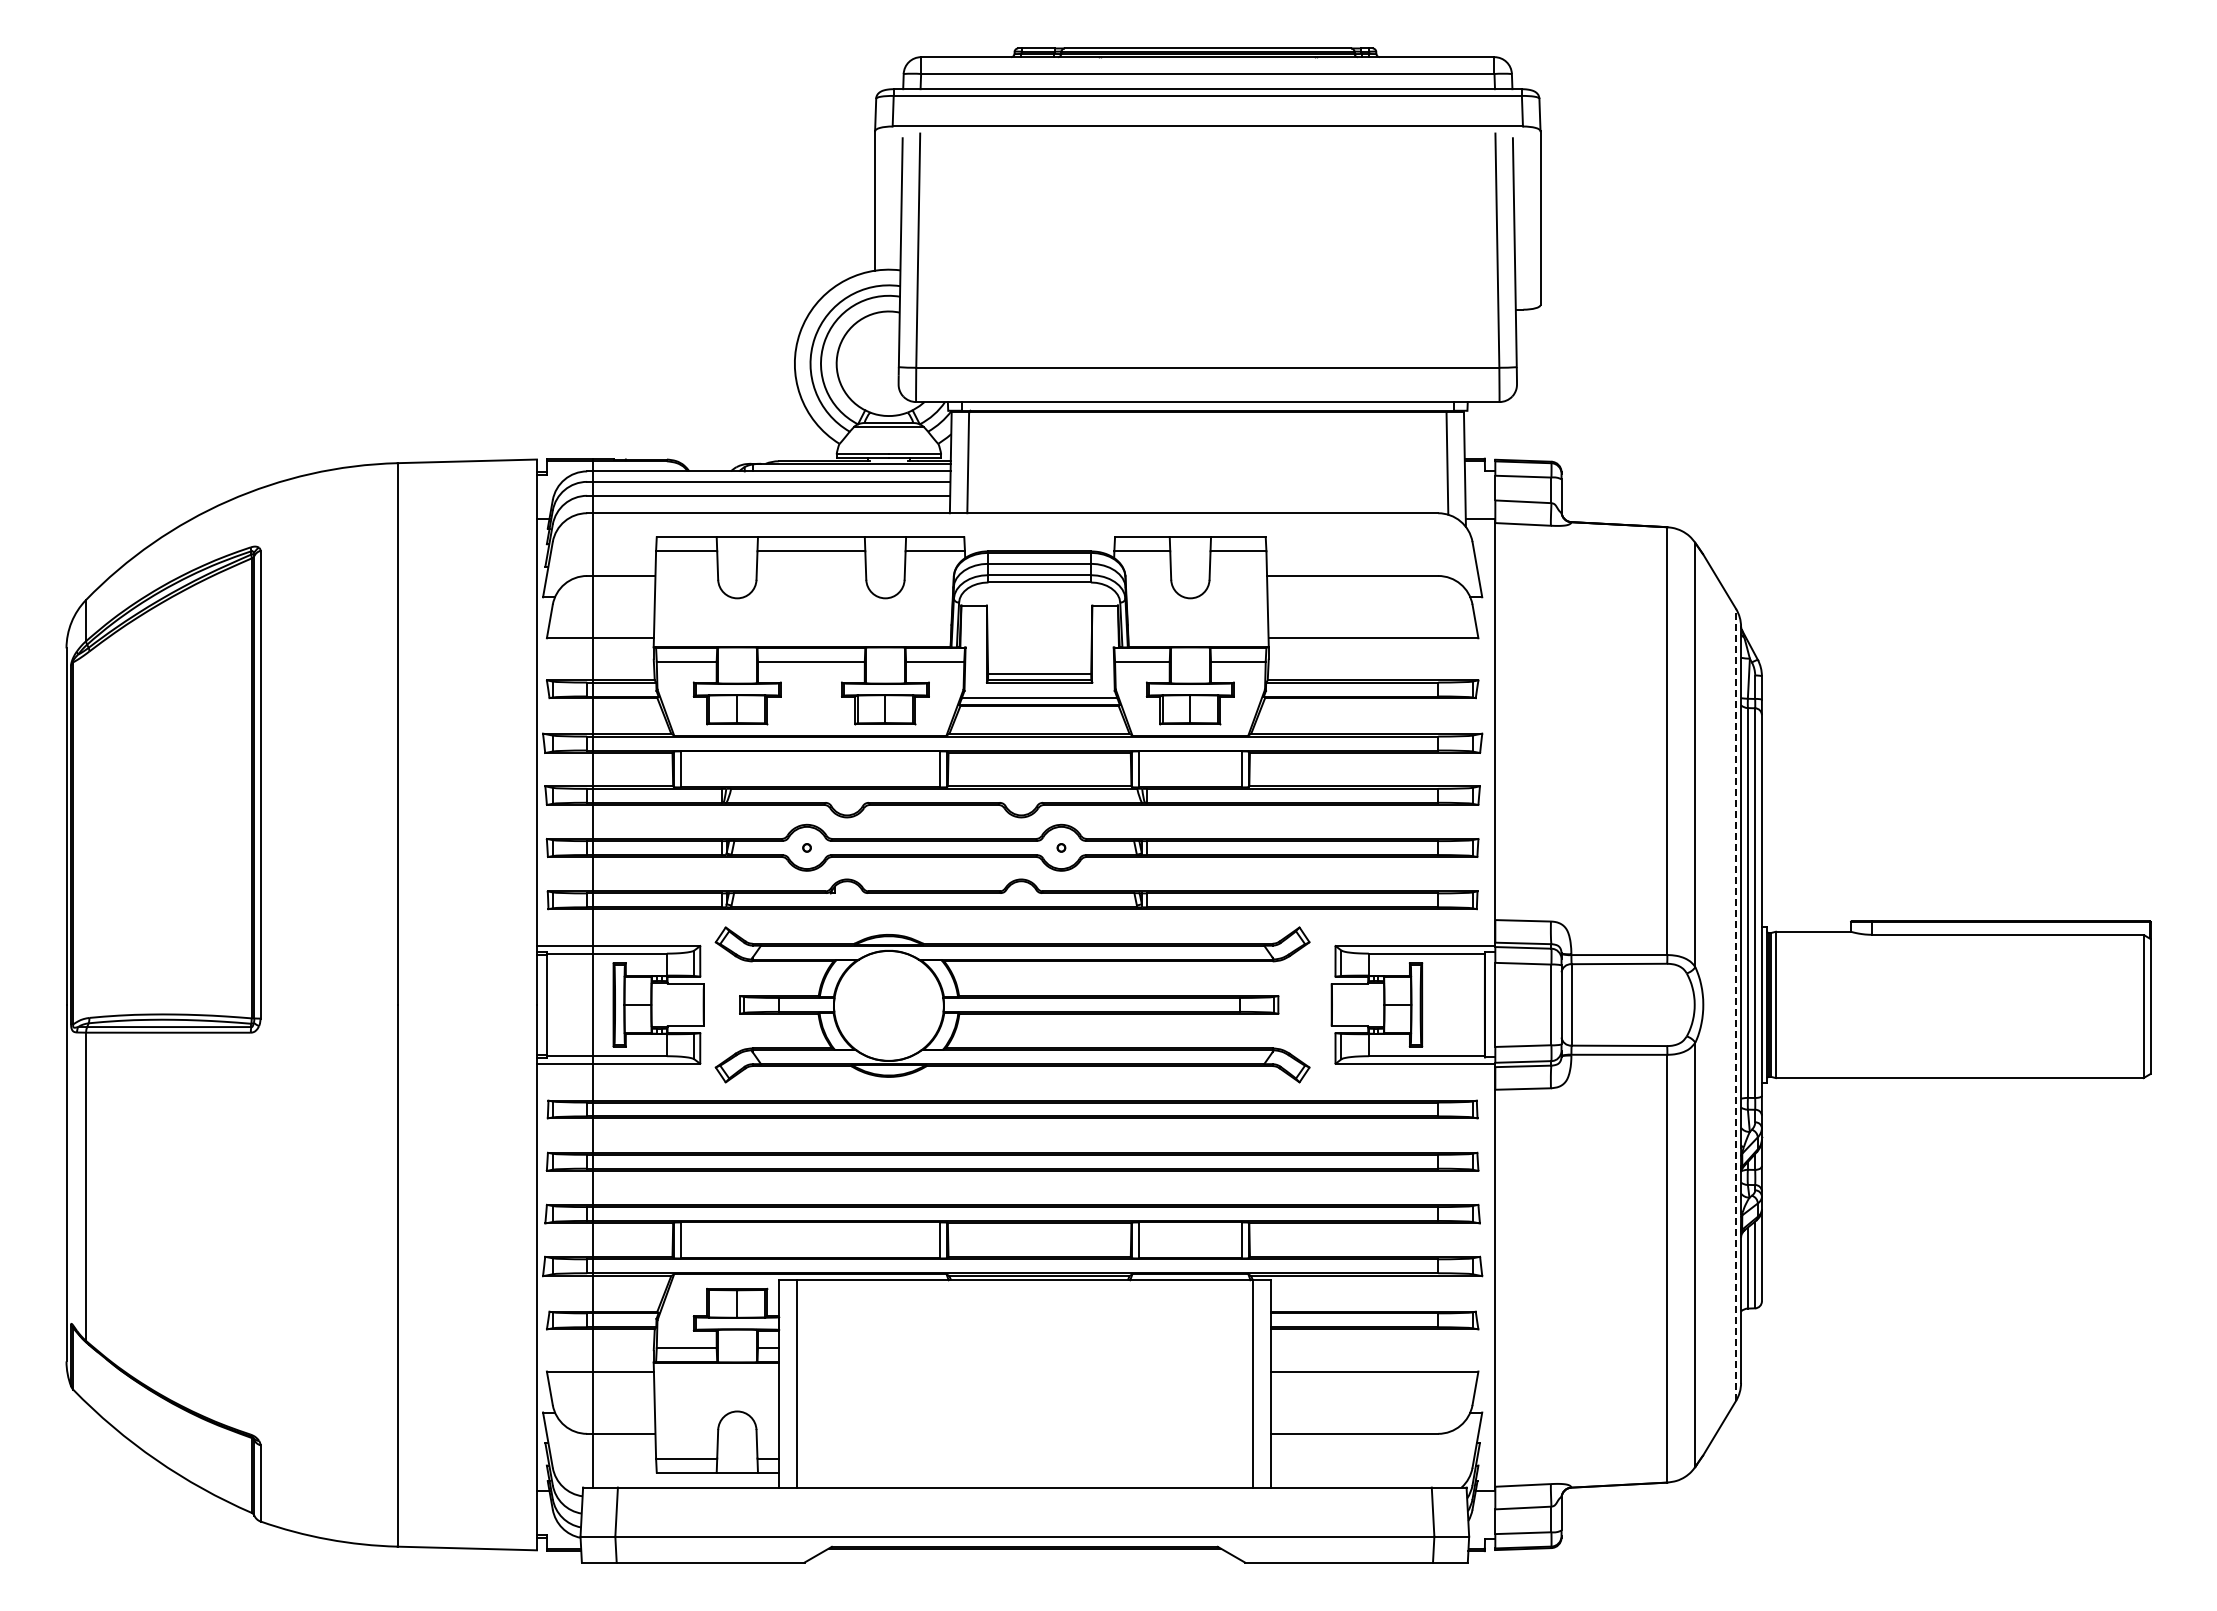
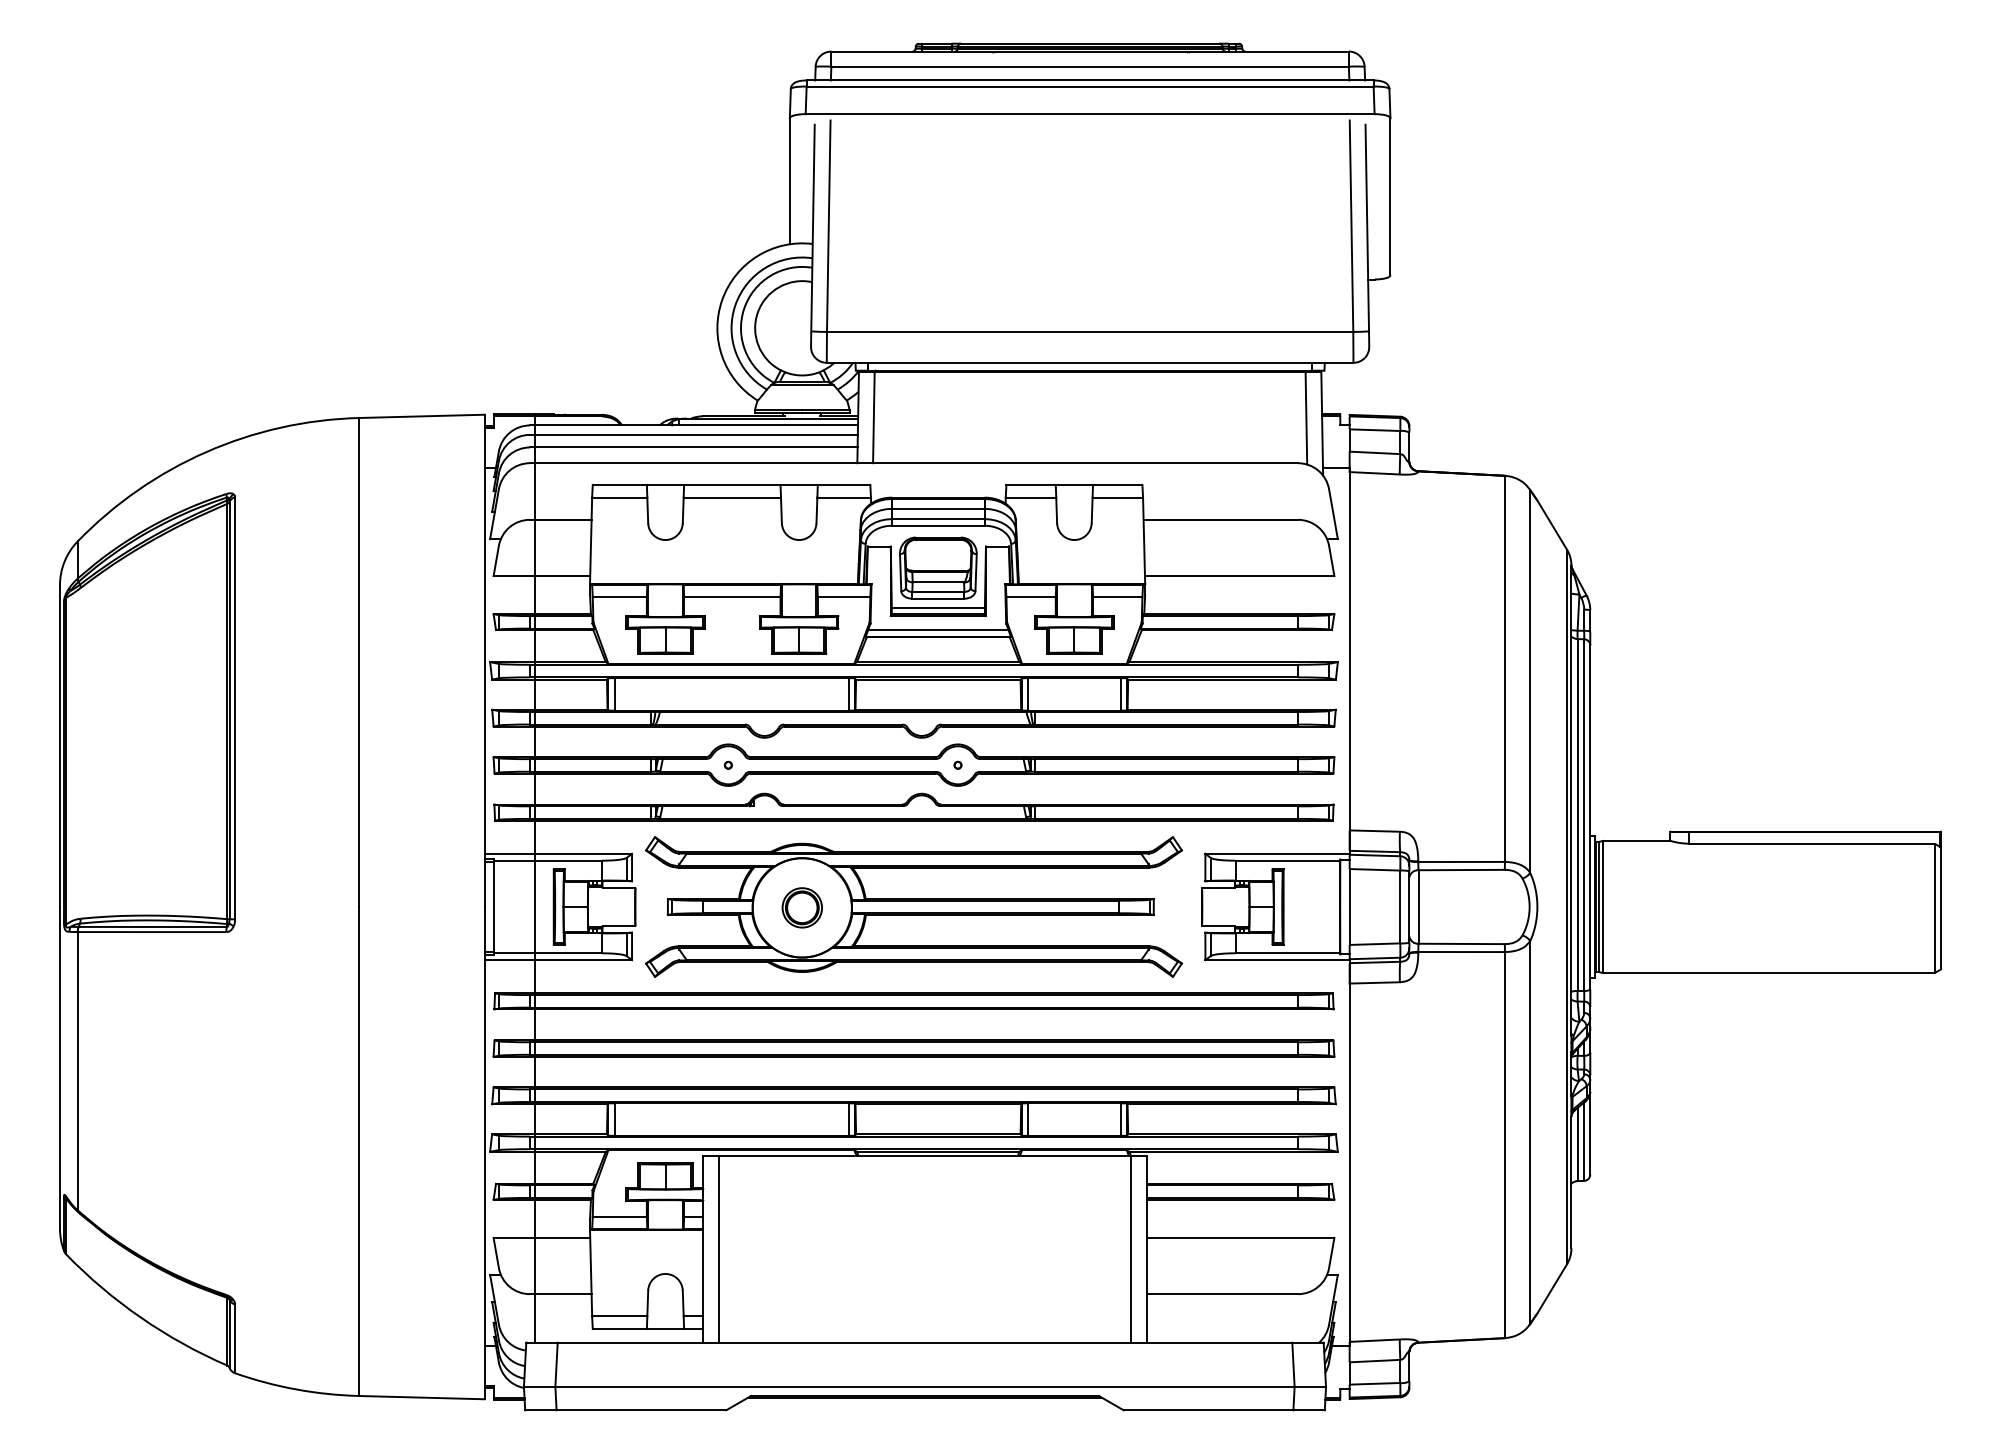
part: (1039, 629) -> (938, 568), added
line: (1736, 1004) -> (1567, 906), dashed -> solid
part: (888, 1005) -> (801, 907), added

